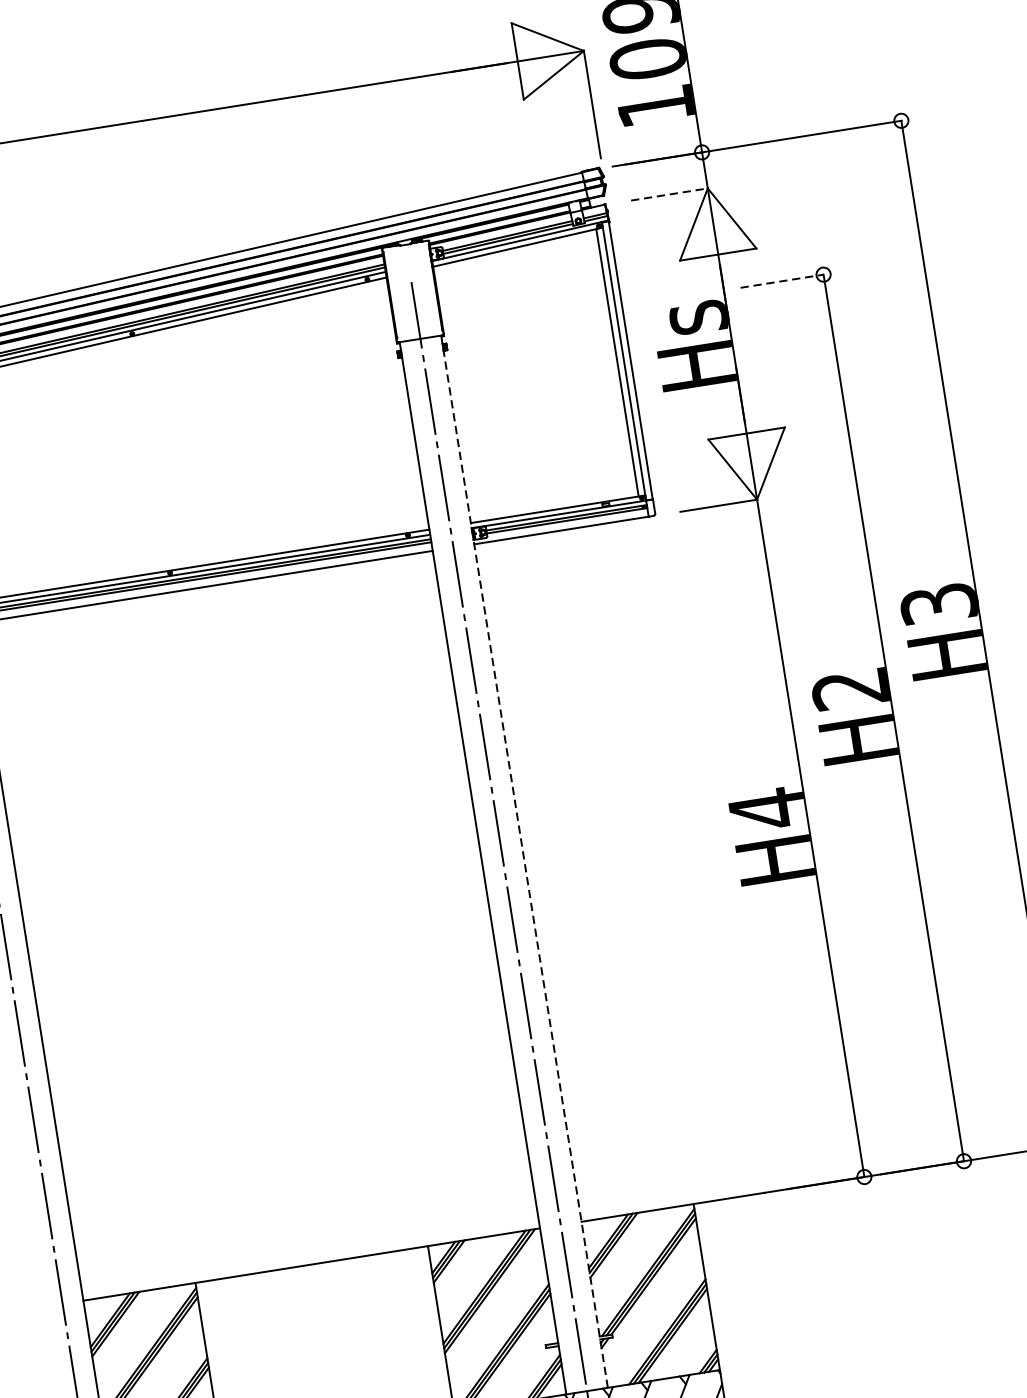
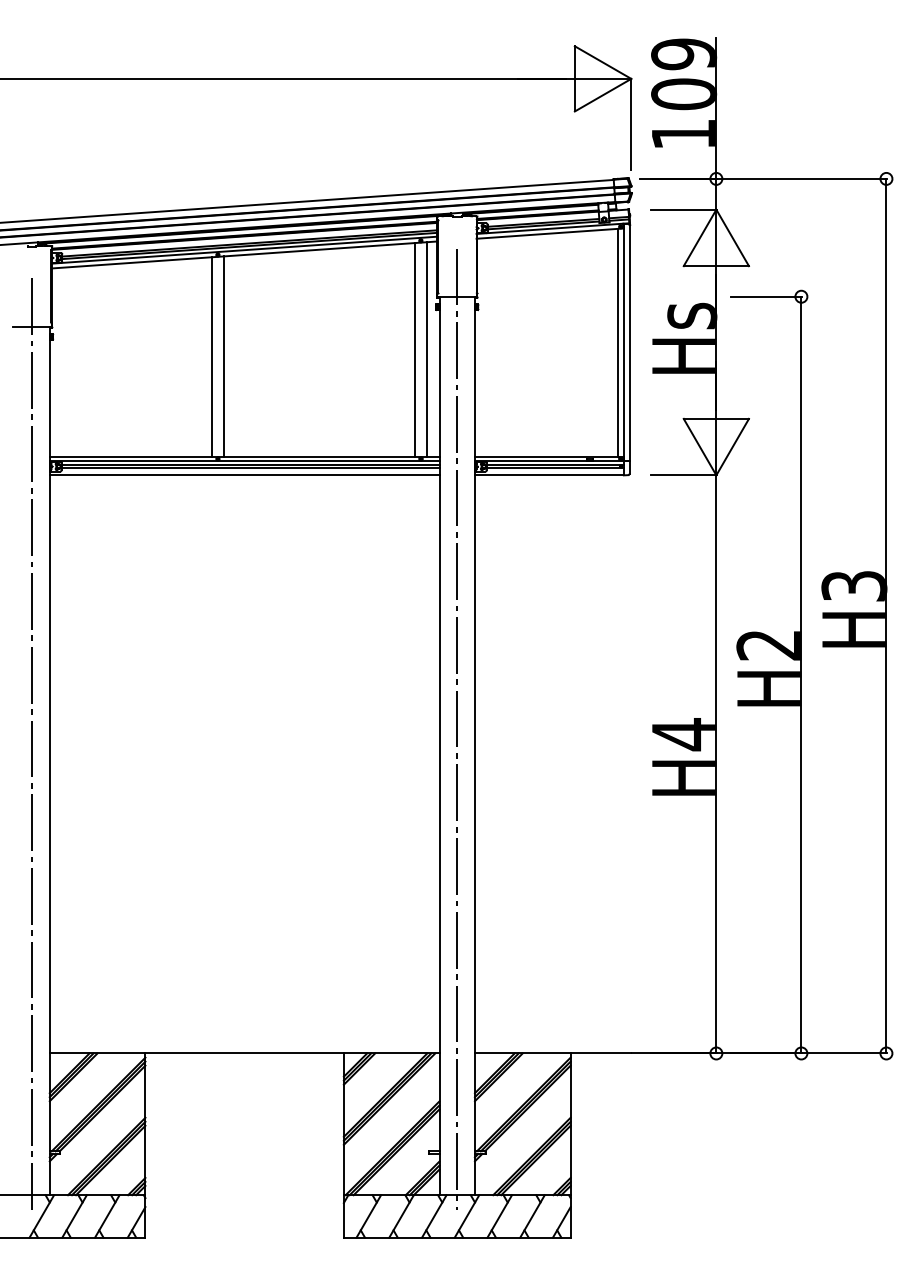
line: (669, 194) -> (683, 209), dashed -> solid
line: (782, 280) -> (766, 296), dashed -> solid
line: (394, 406) -> (426, 349), added
line: (381, 409) -> (415, 350), added
line: (157, 451) -> (223, 356), added
line: (144, 455) -> (212, 357), added
line: (523, 861) -> (474, 745), dashed -> solid

